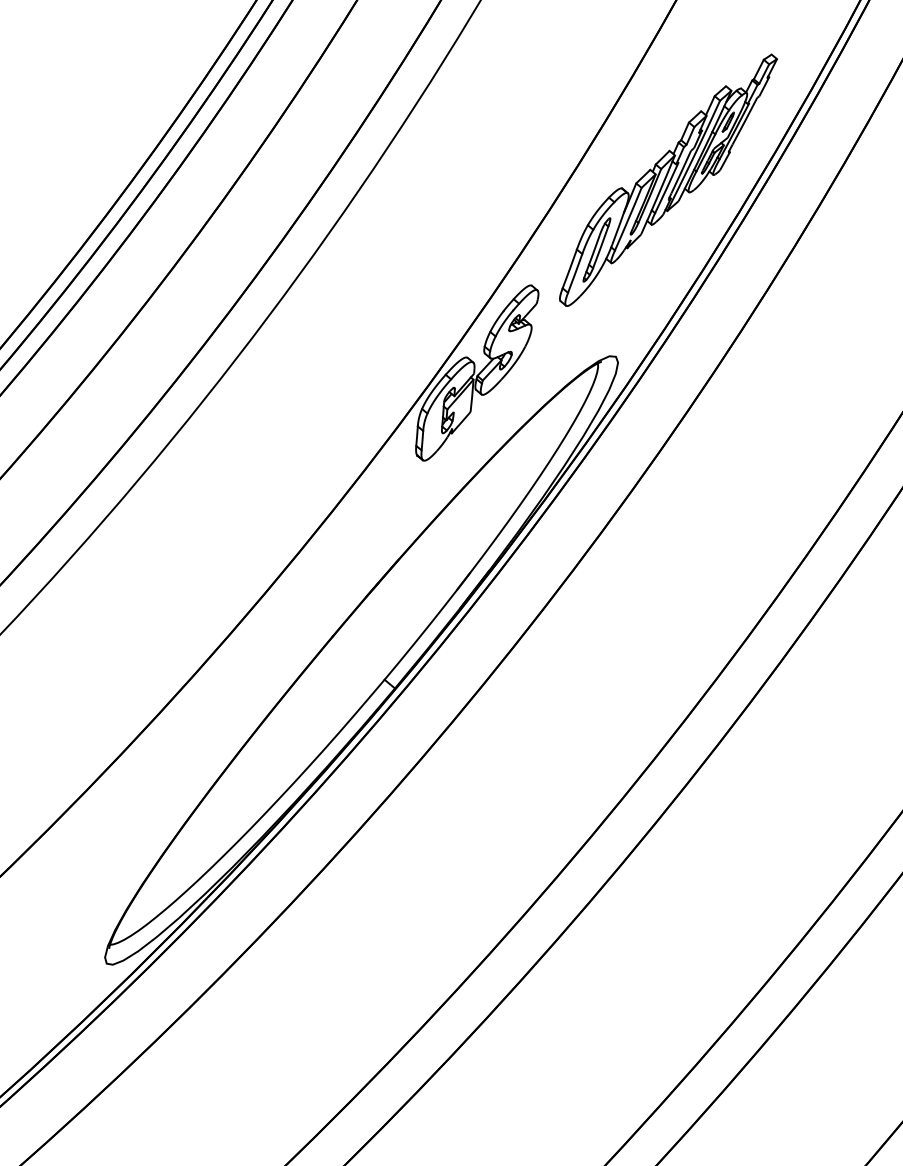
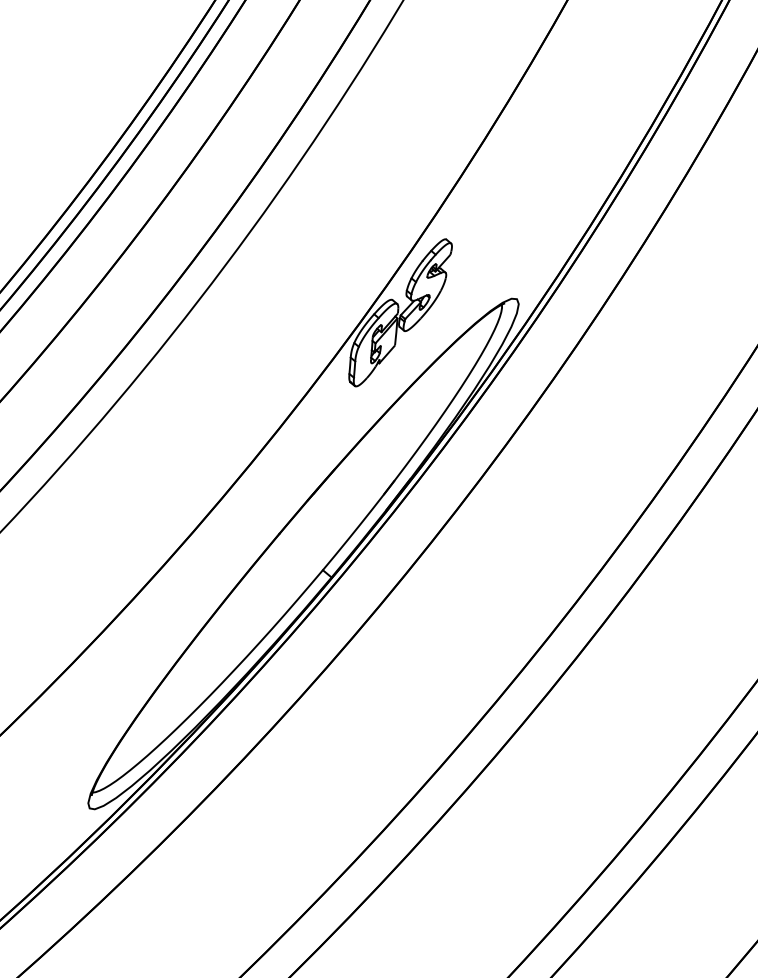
part: (668, 179) -> (561, 150), removed

